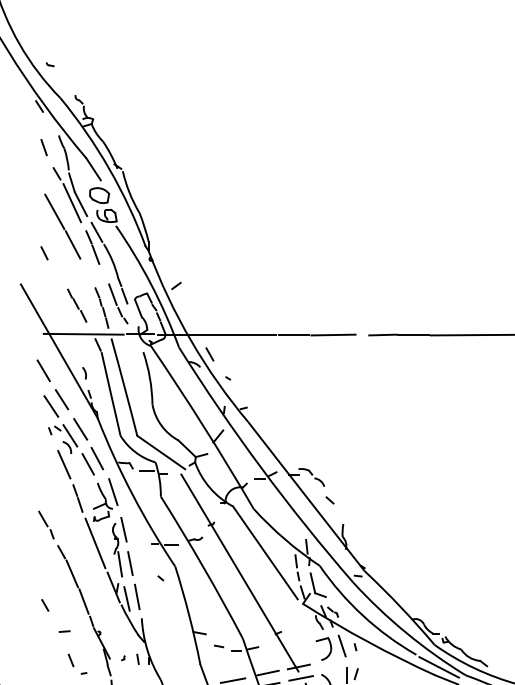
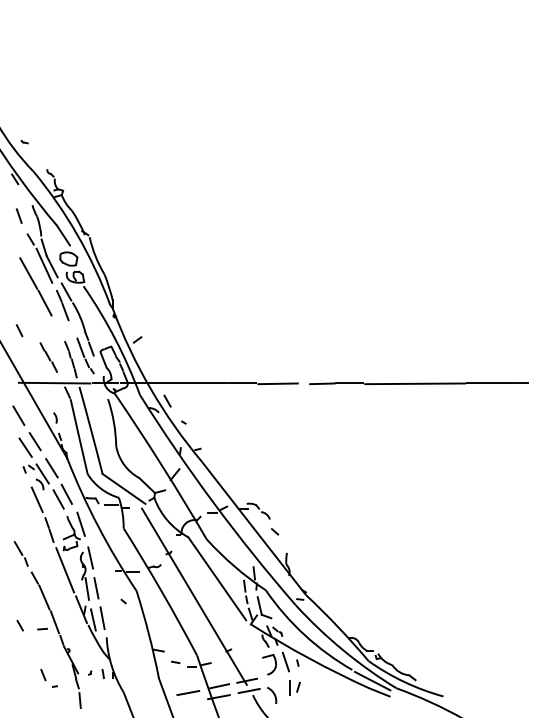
line: (44, 253) -> (19, 330), moved
line: (64, 630) -> (42, 628), moved

